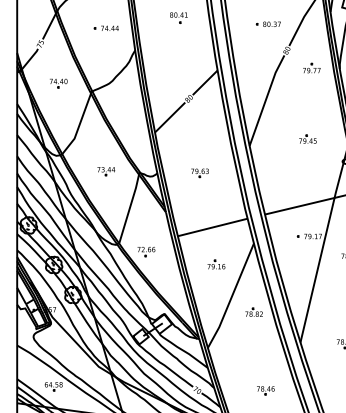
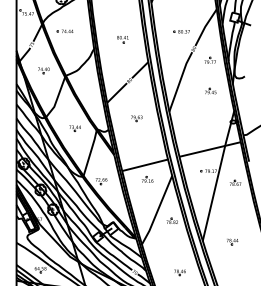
part: (178, 17) -> (122, 39), moved
part: (105, 26) -> (64, 30), moved
part: (307, 138) -> (210, 90), moved
part: (199, 173) -> (136, 118), moved
part: (216, 264) -> (147, 179), moved

